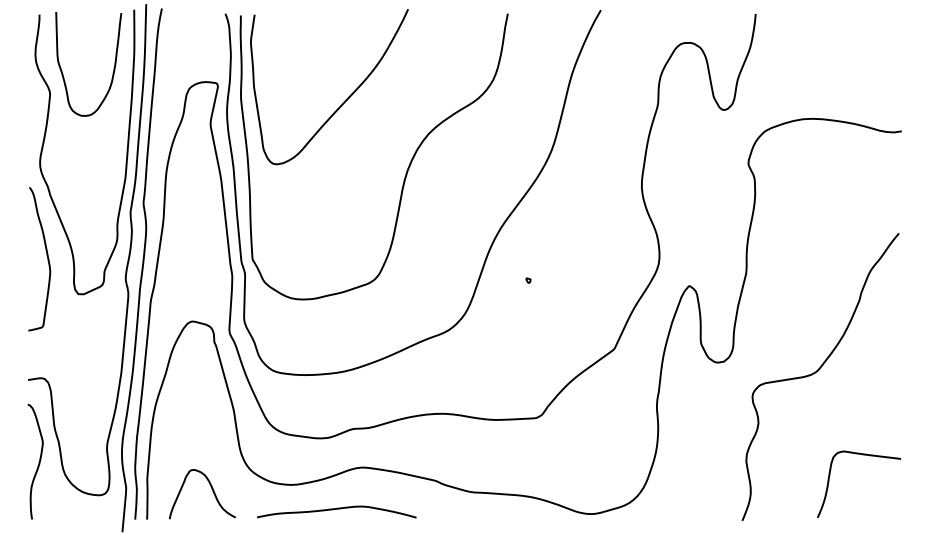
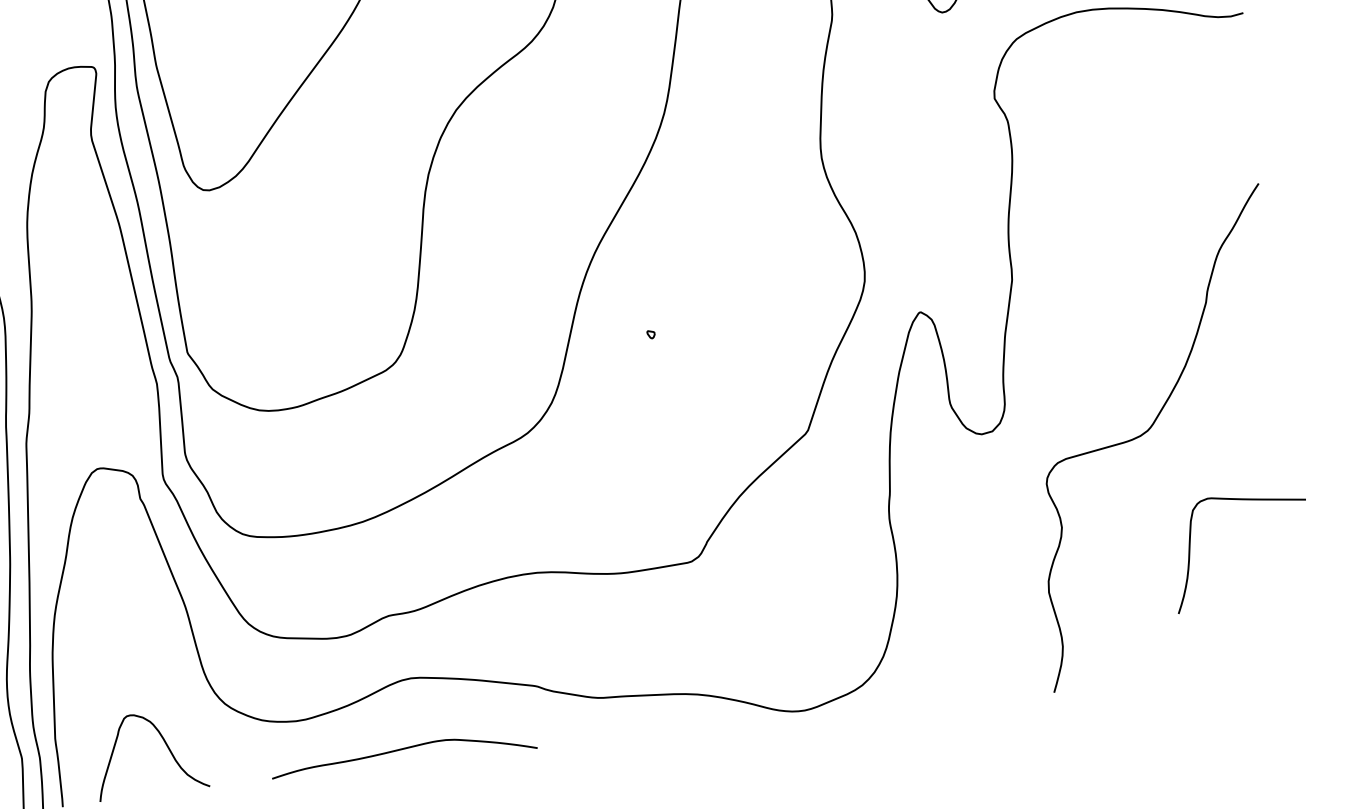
curve: (862, 455) -> (1241, 501), moved
curve: (336, 509) -> (402, 750), moved

